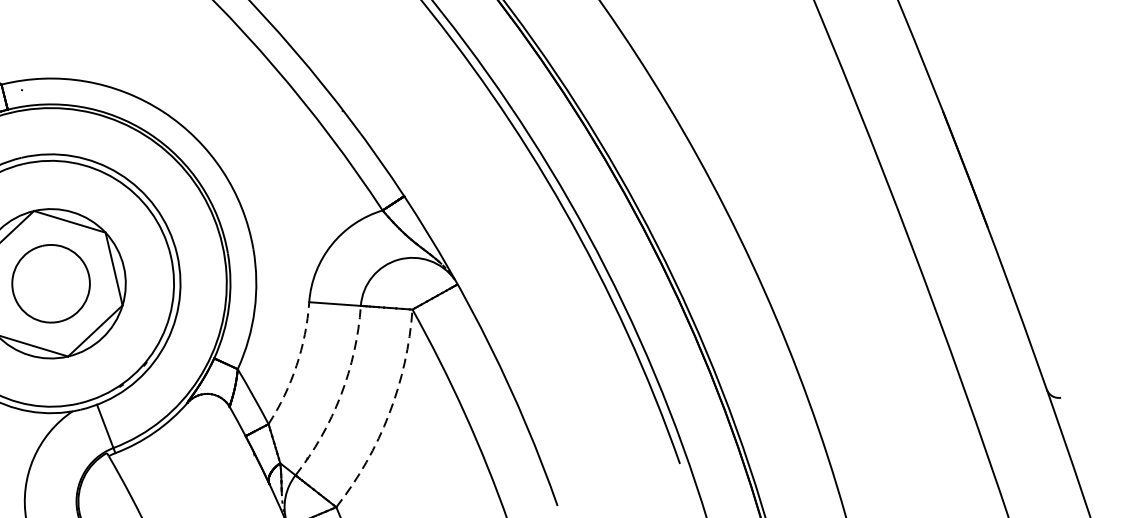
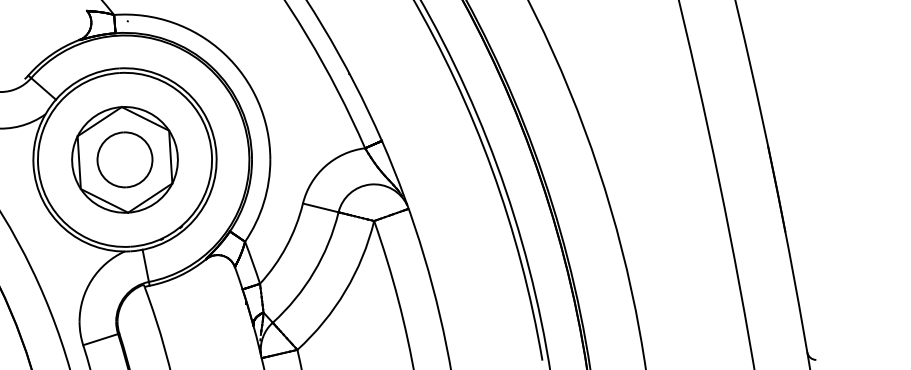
arc: (296, 365) -> (286, 246), dashed -> solid
arc: (340, 395) -> (313, 272), dashed -> solid
arc: (389, 414) -> (345, 291), dashed -> solid

